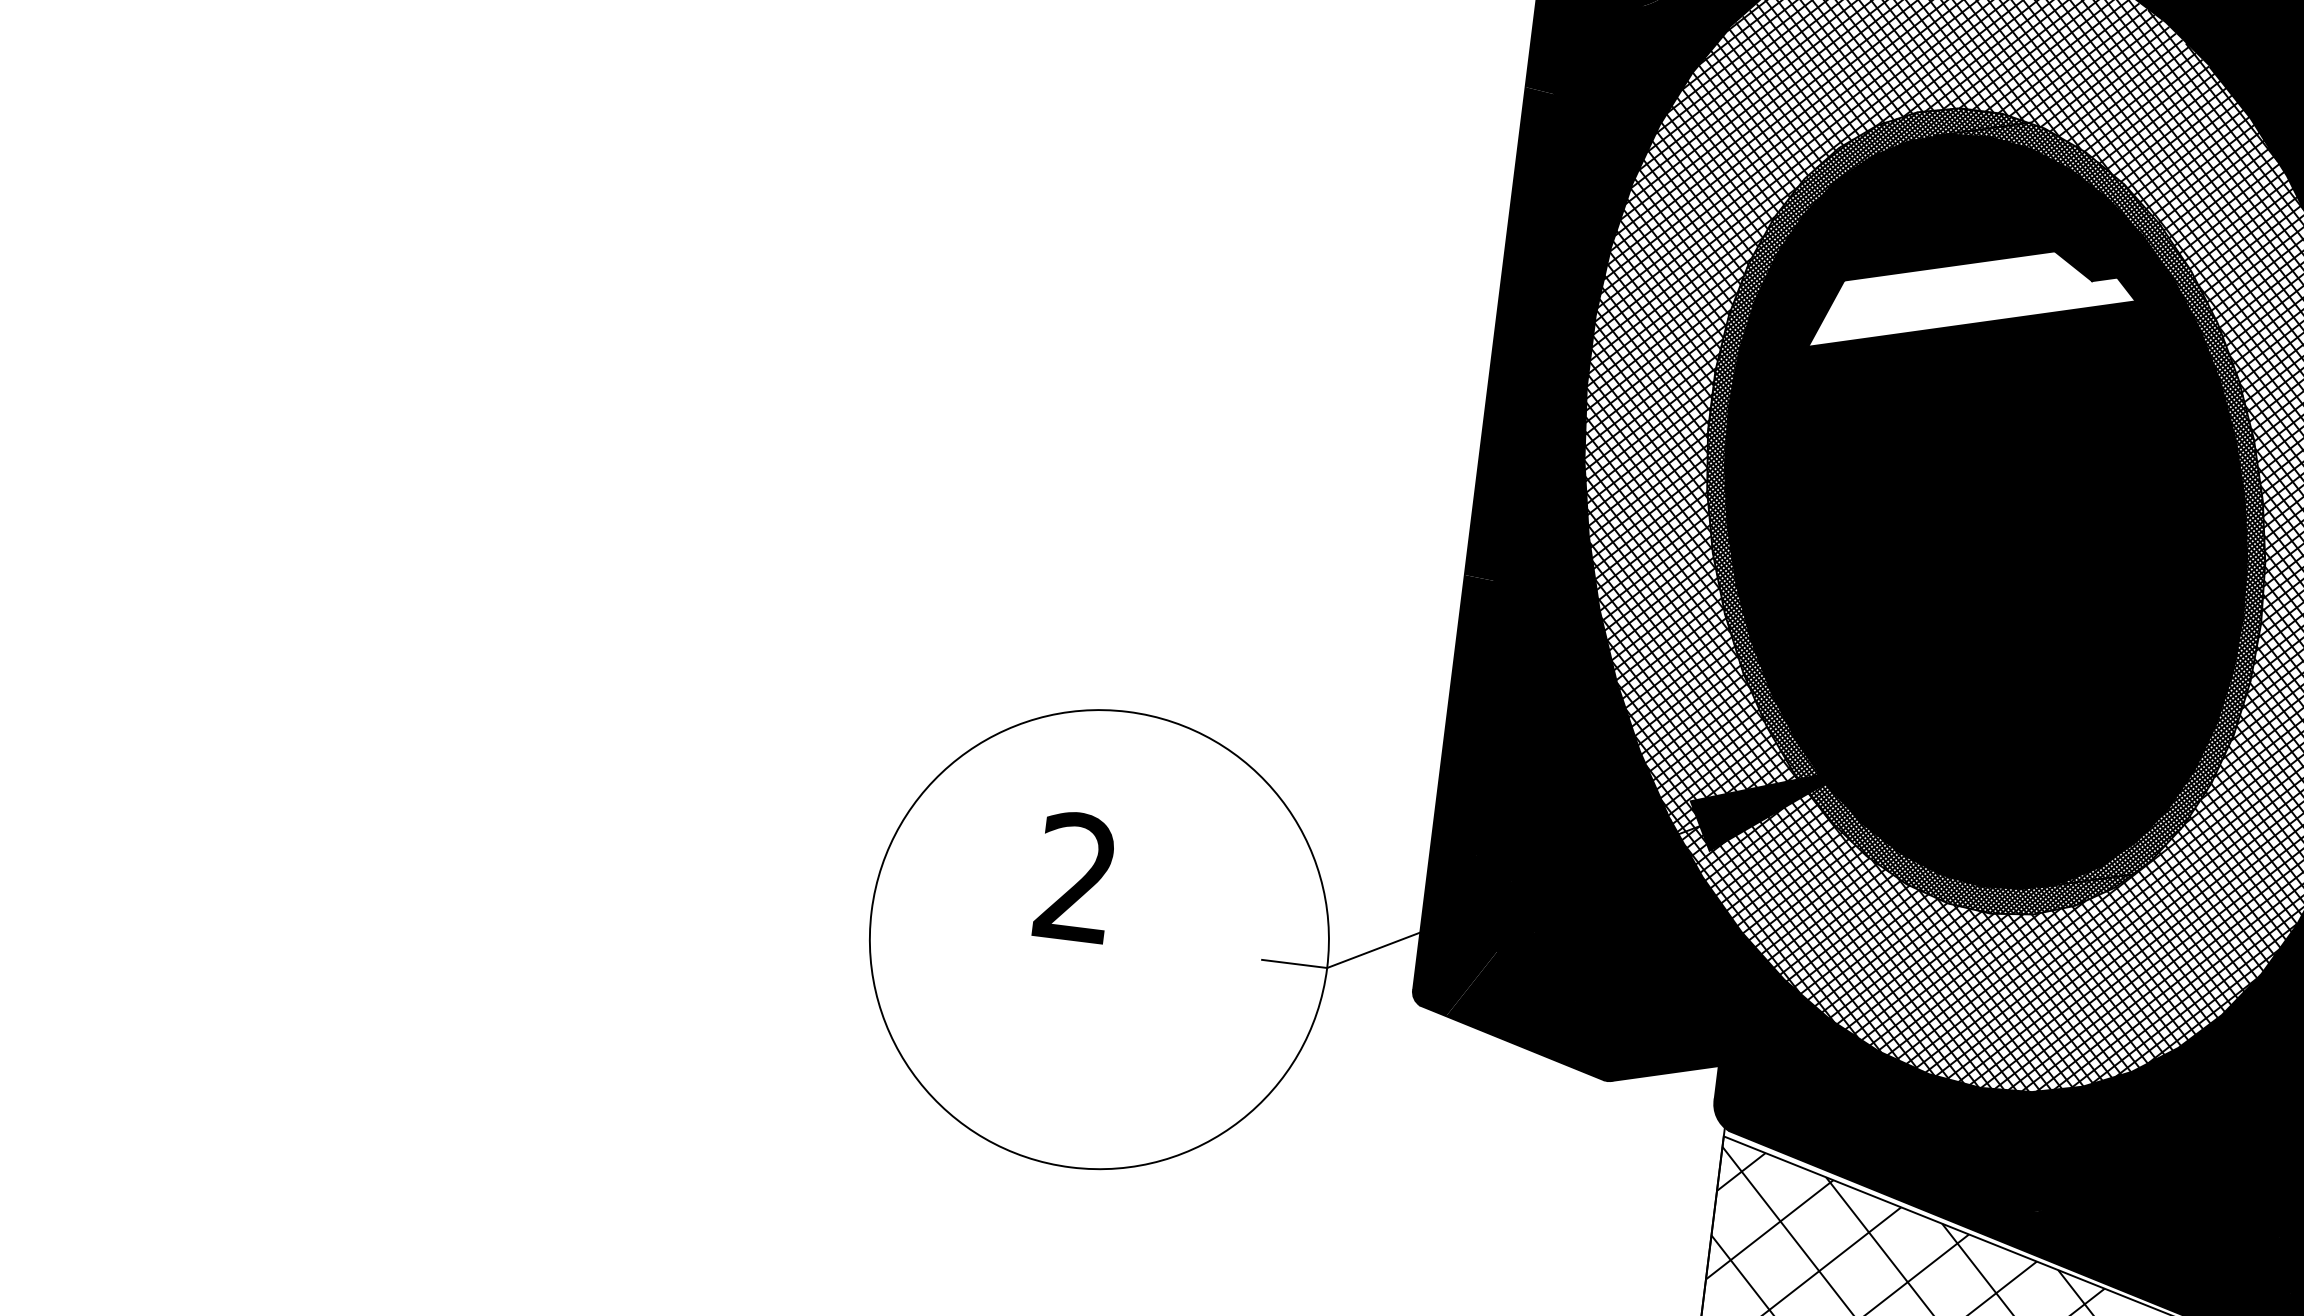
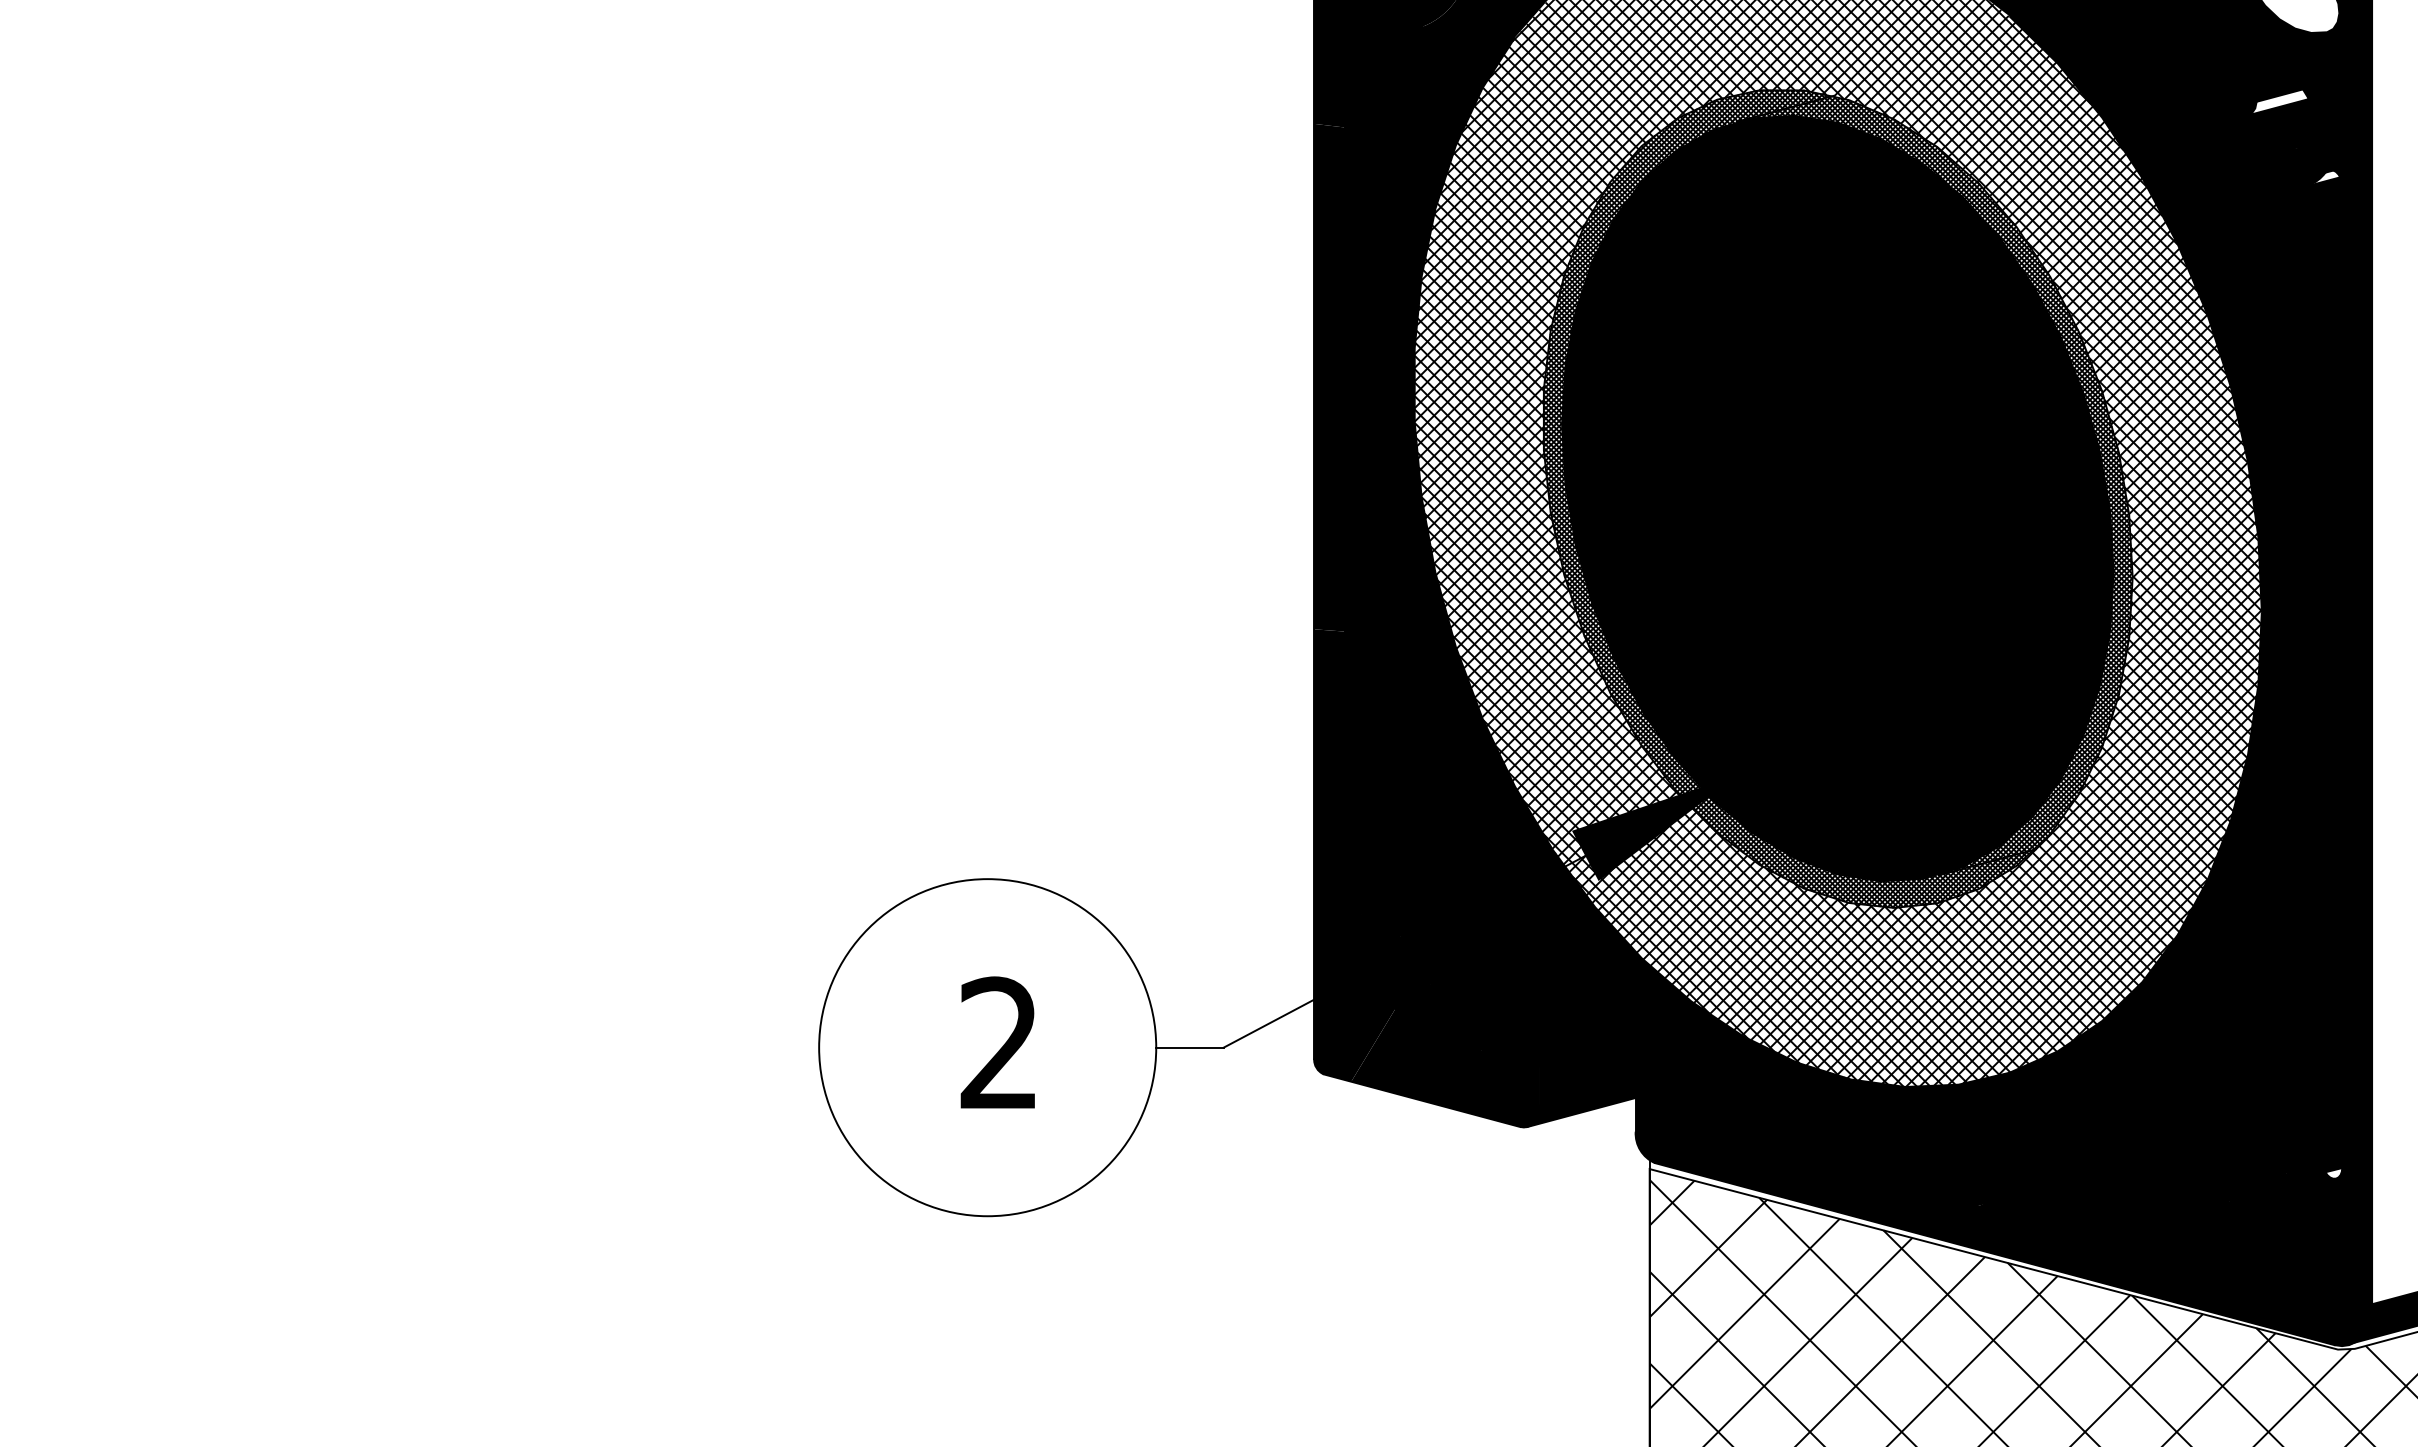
fill: (1974, 304) -> (1799, 288), added
text: (1074, 876) -> (997, 1042), moved
circle: (1099, 939) -> (987, 1047), size x0.71

